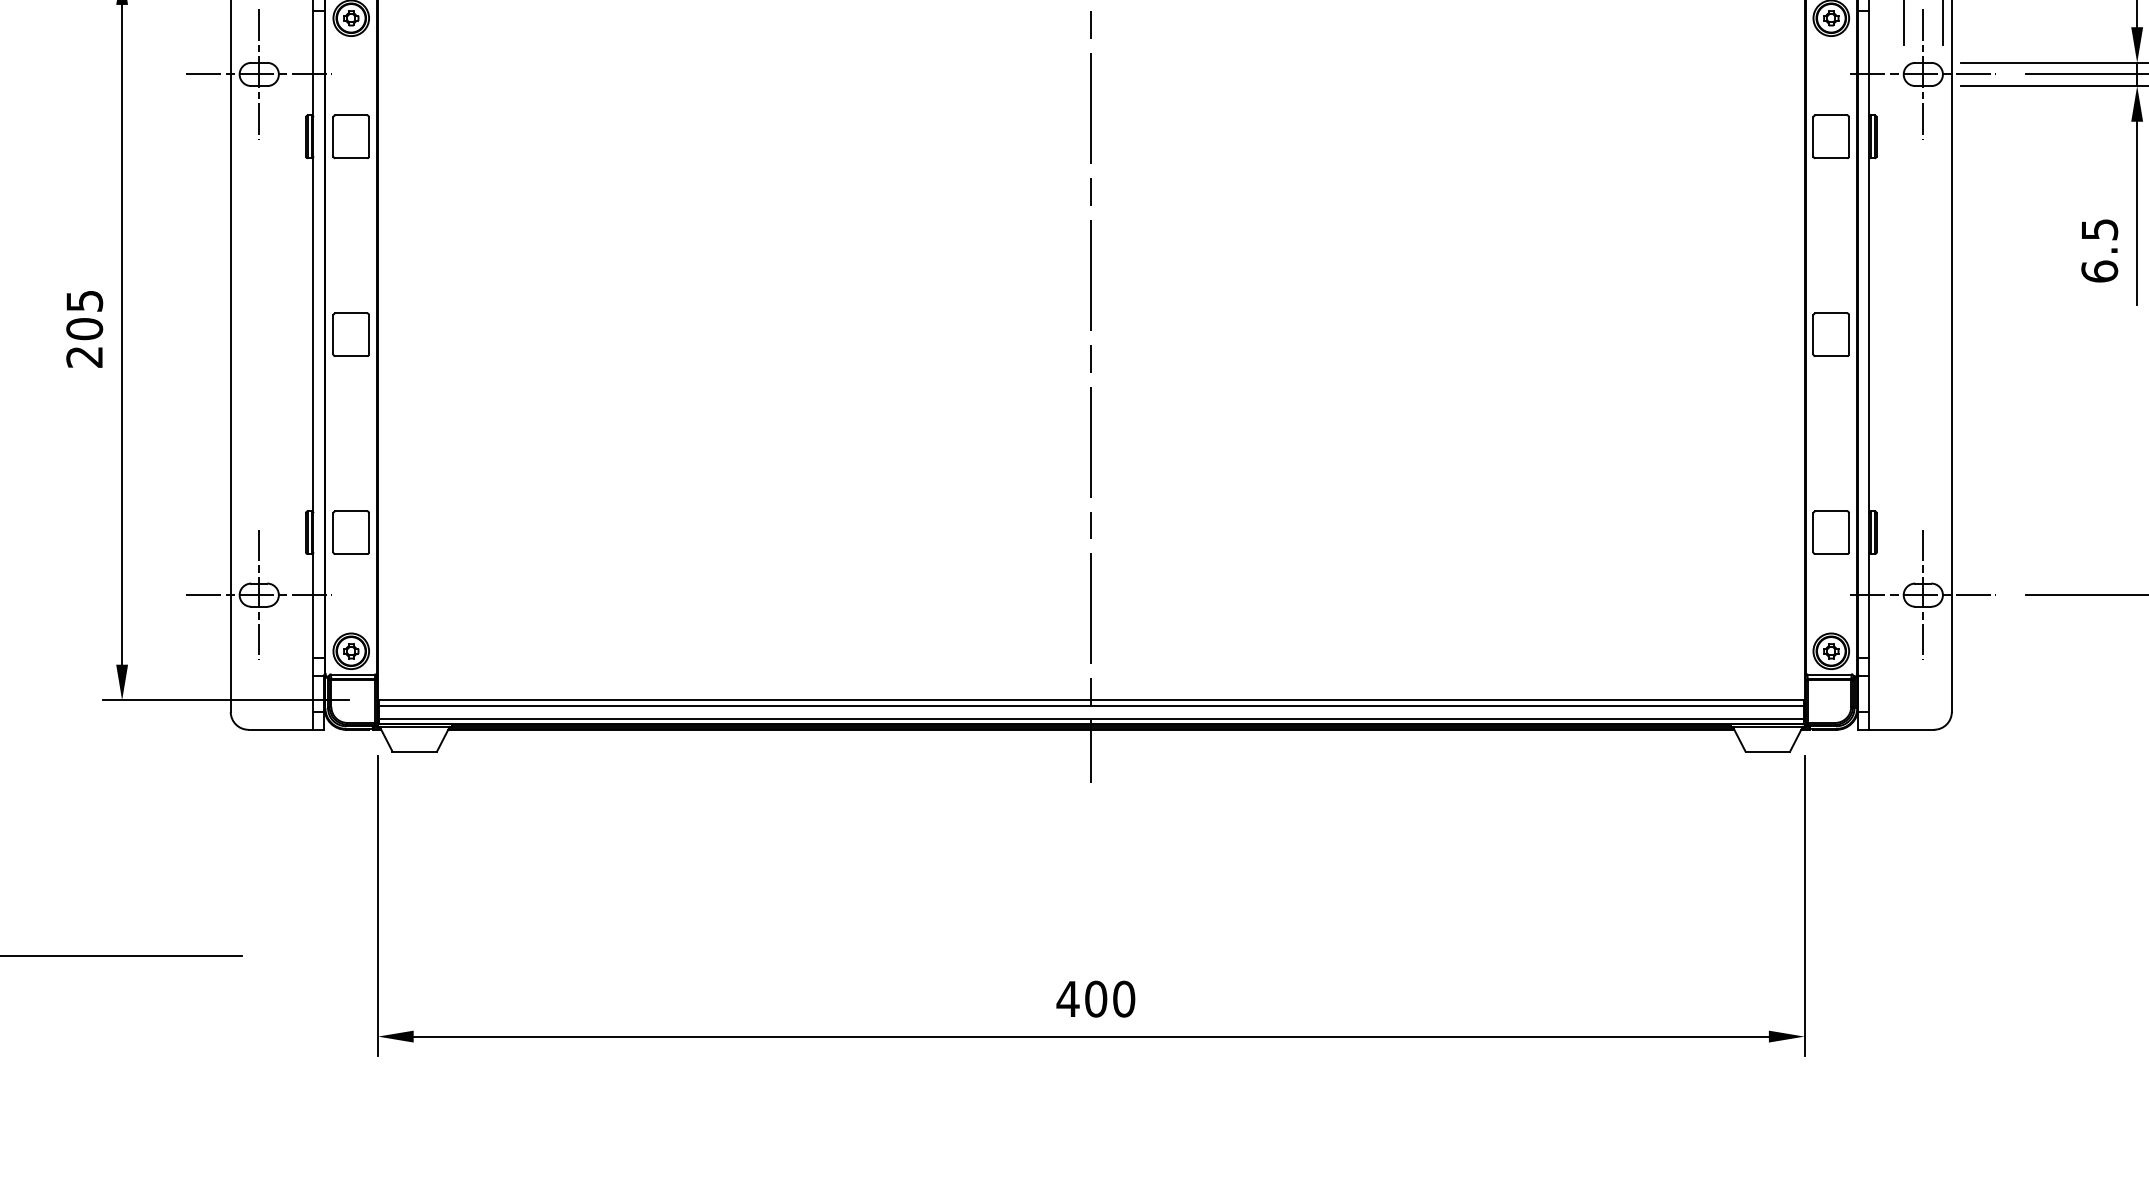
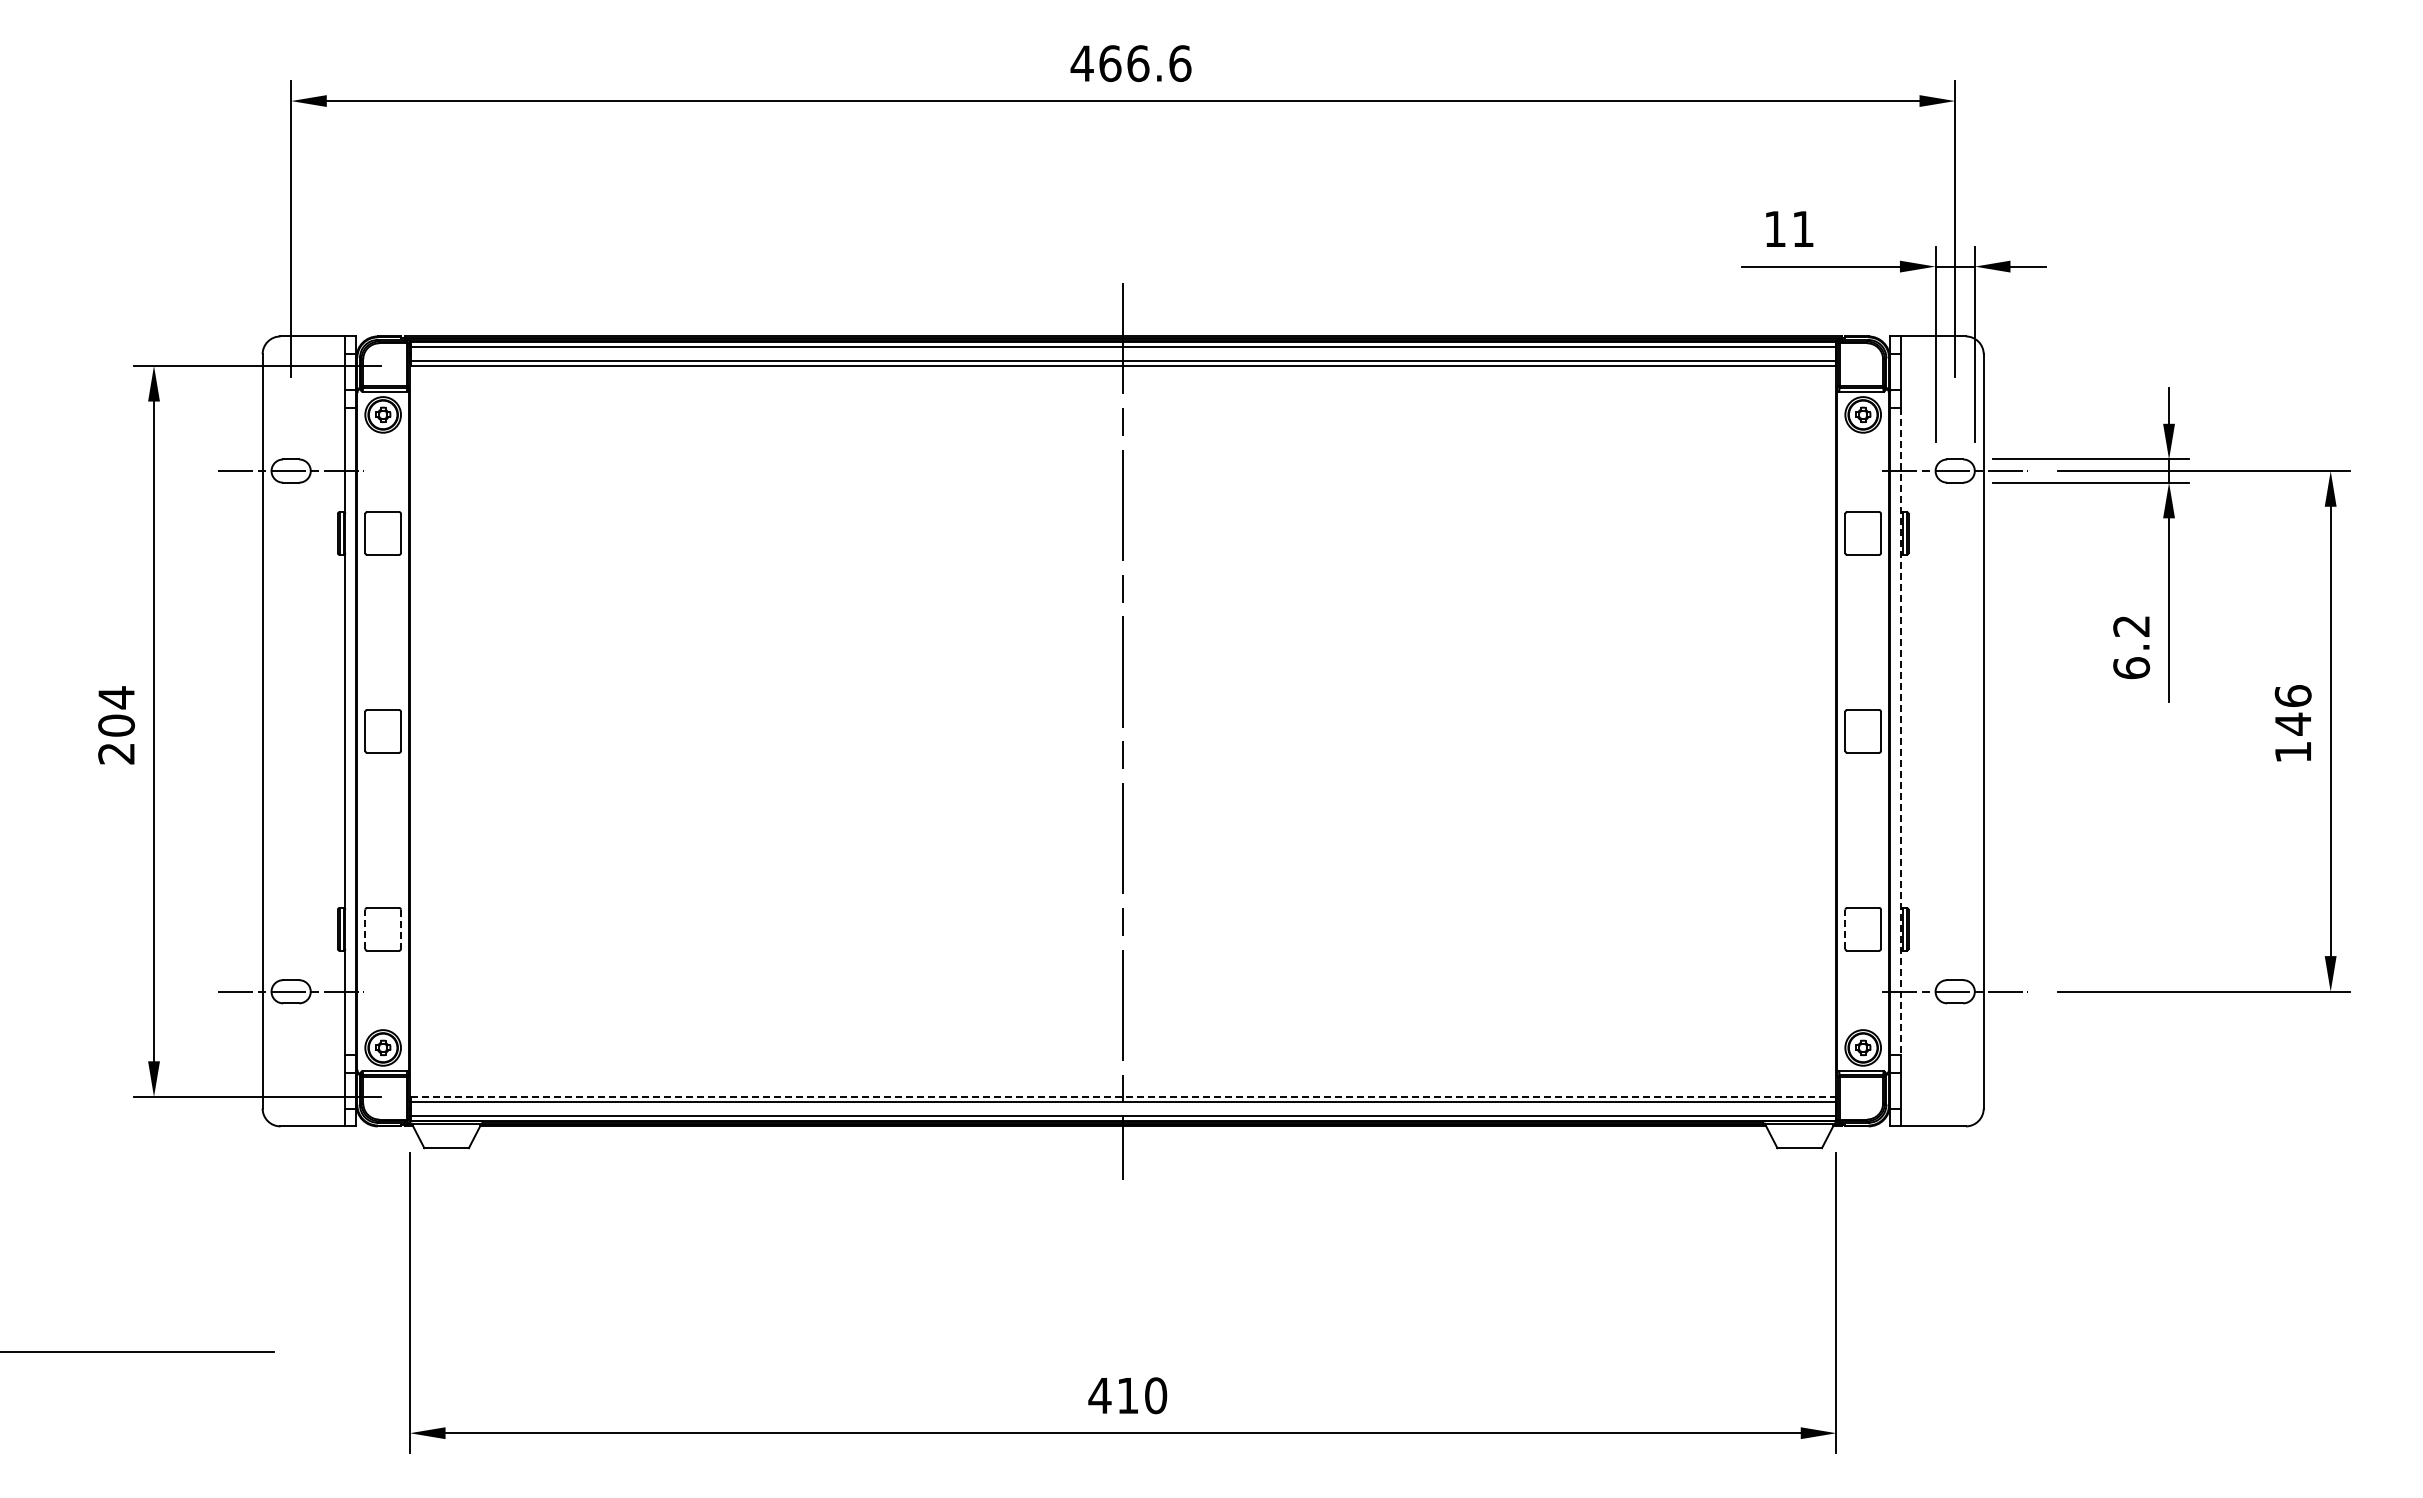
line: (259, 74) -> (291, 471), removed
line: (1923, 74) -> (1955, 471), removed
text: (2099, 229) -> (2131, 626), 6.5 -> 6.2
text: (84, 300) -> (116, 697), 205 -> 204
line: (1869, 334) -> (1901, 731), solid -> dashed
line: (333, 532) -> (365, 929), solid -> dashed
line: (369, 532) -> (401, 929), solid -> dashed
line: (1813, 532) -> (1845, 929), solid -> dashed
line: (259, 594) -> (291, 991), removed
line: (1923, 594) -> (1955, 991), removed
line: (1091, 699) -> (1123, 1096), solid -> dashed
text: (1096, 998) -> (1128, 1395), 400 -> 410

